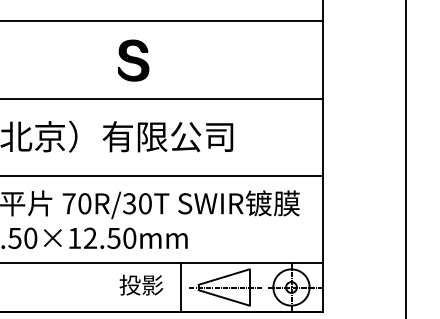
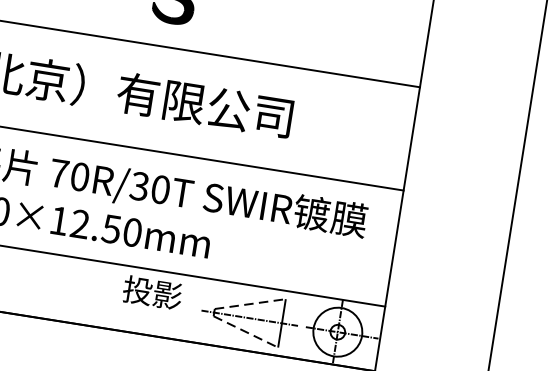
line: (224, 277) -> (250, 304), solid -> dashed
text: (141, 284) -> (152, 291), moved
line: (180, 287) -> (189, 308), removed
line: (224, 297) -> (246, 331), solid -> dashed

